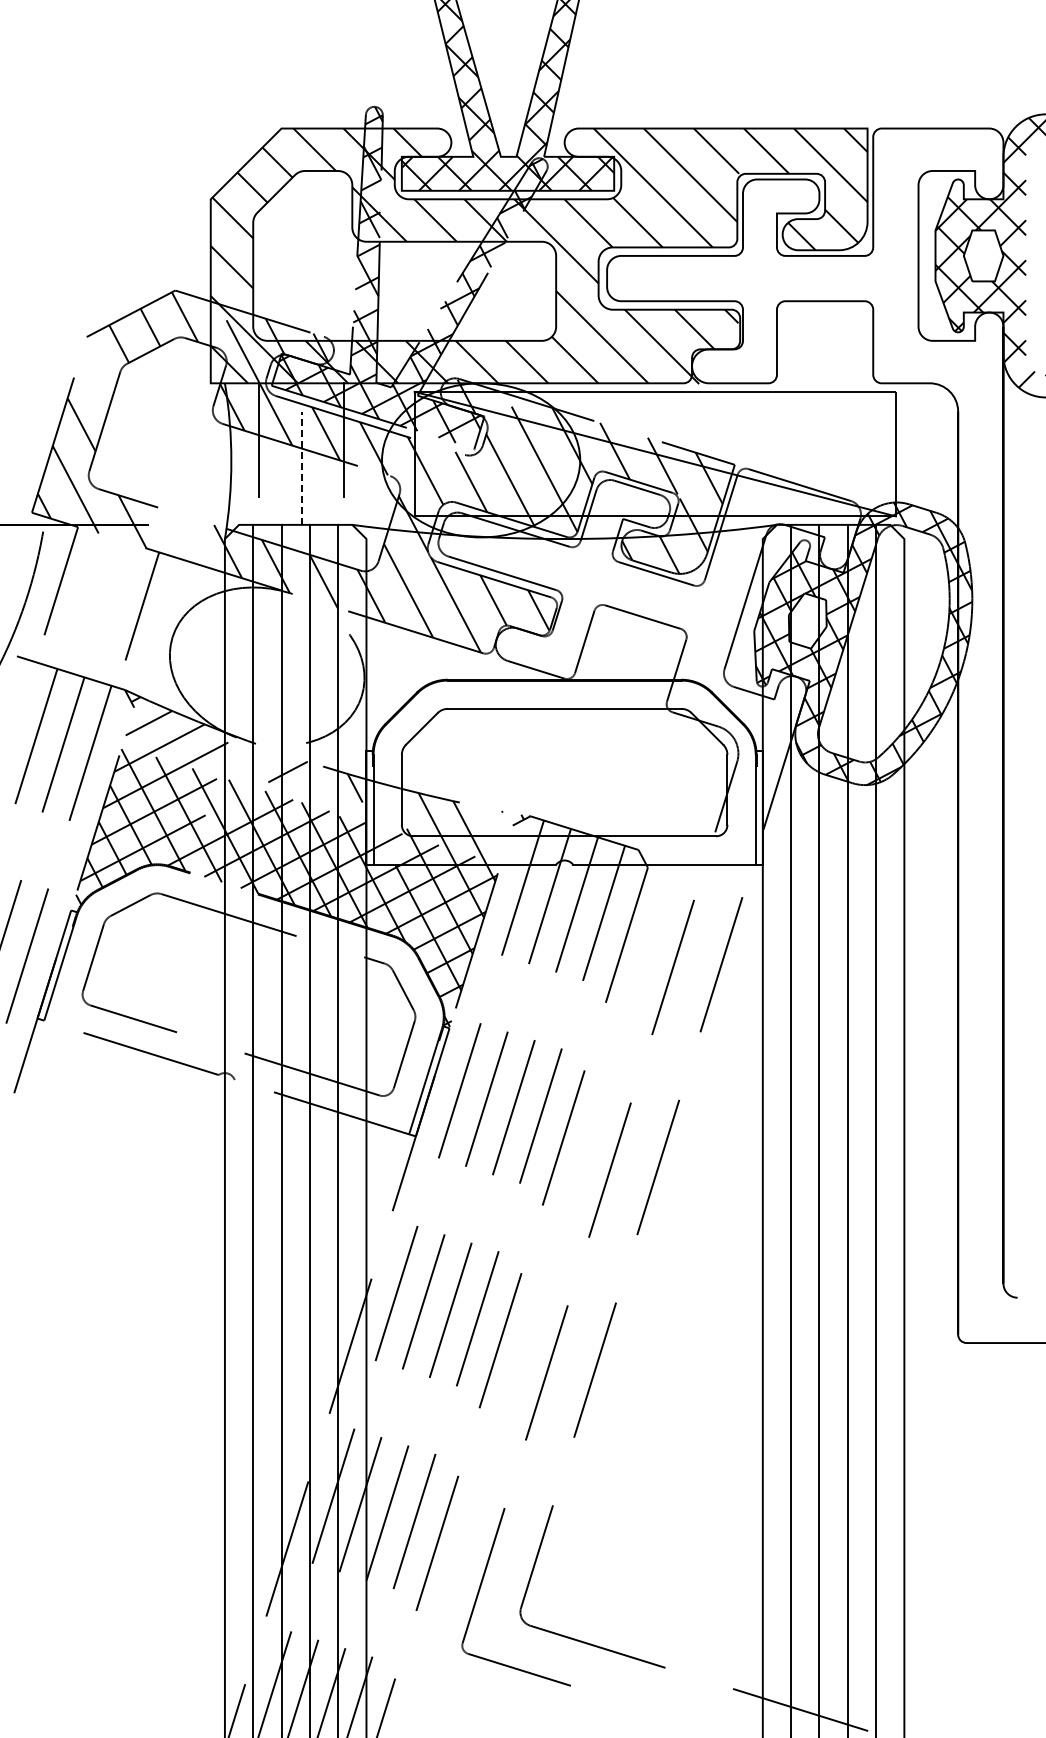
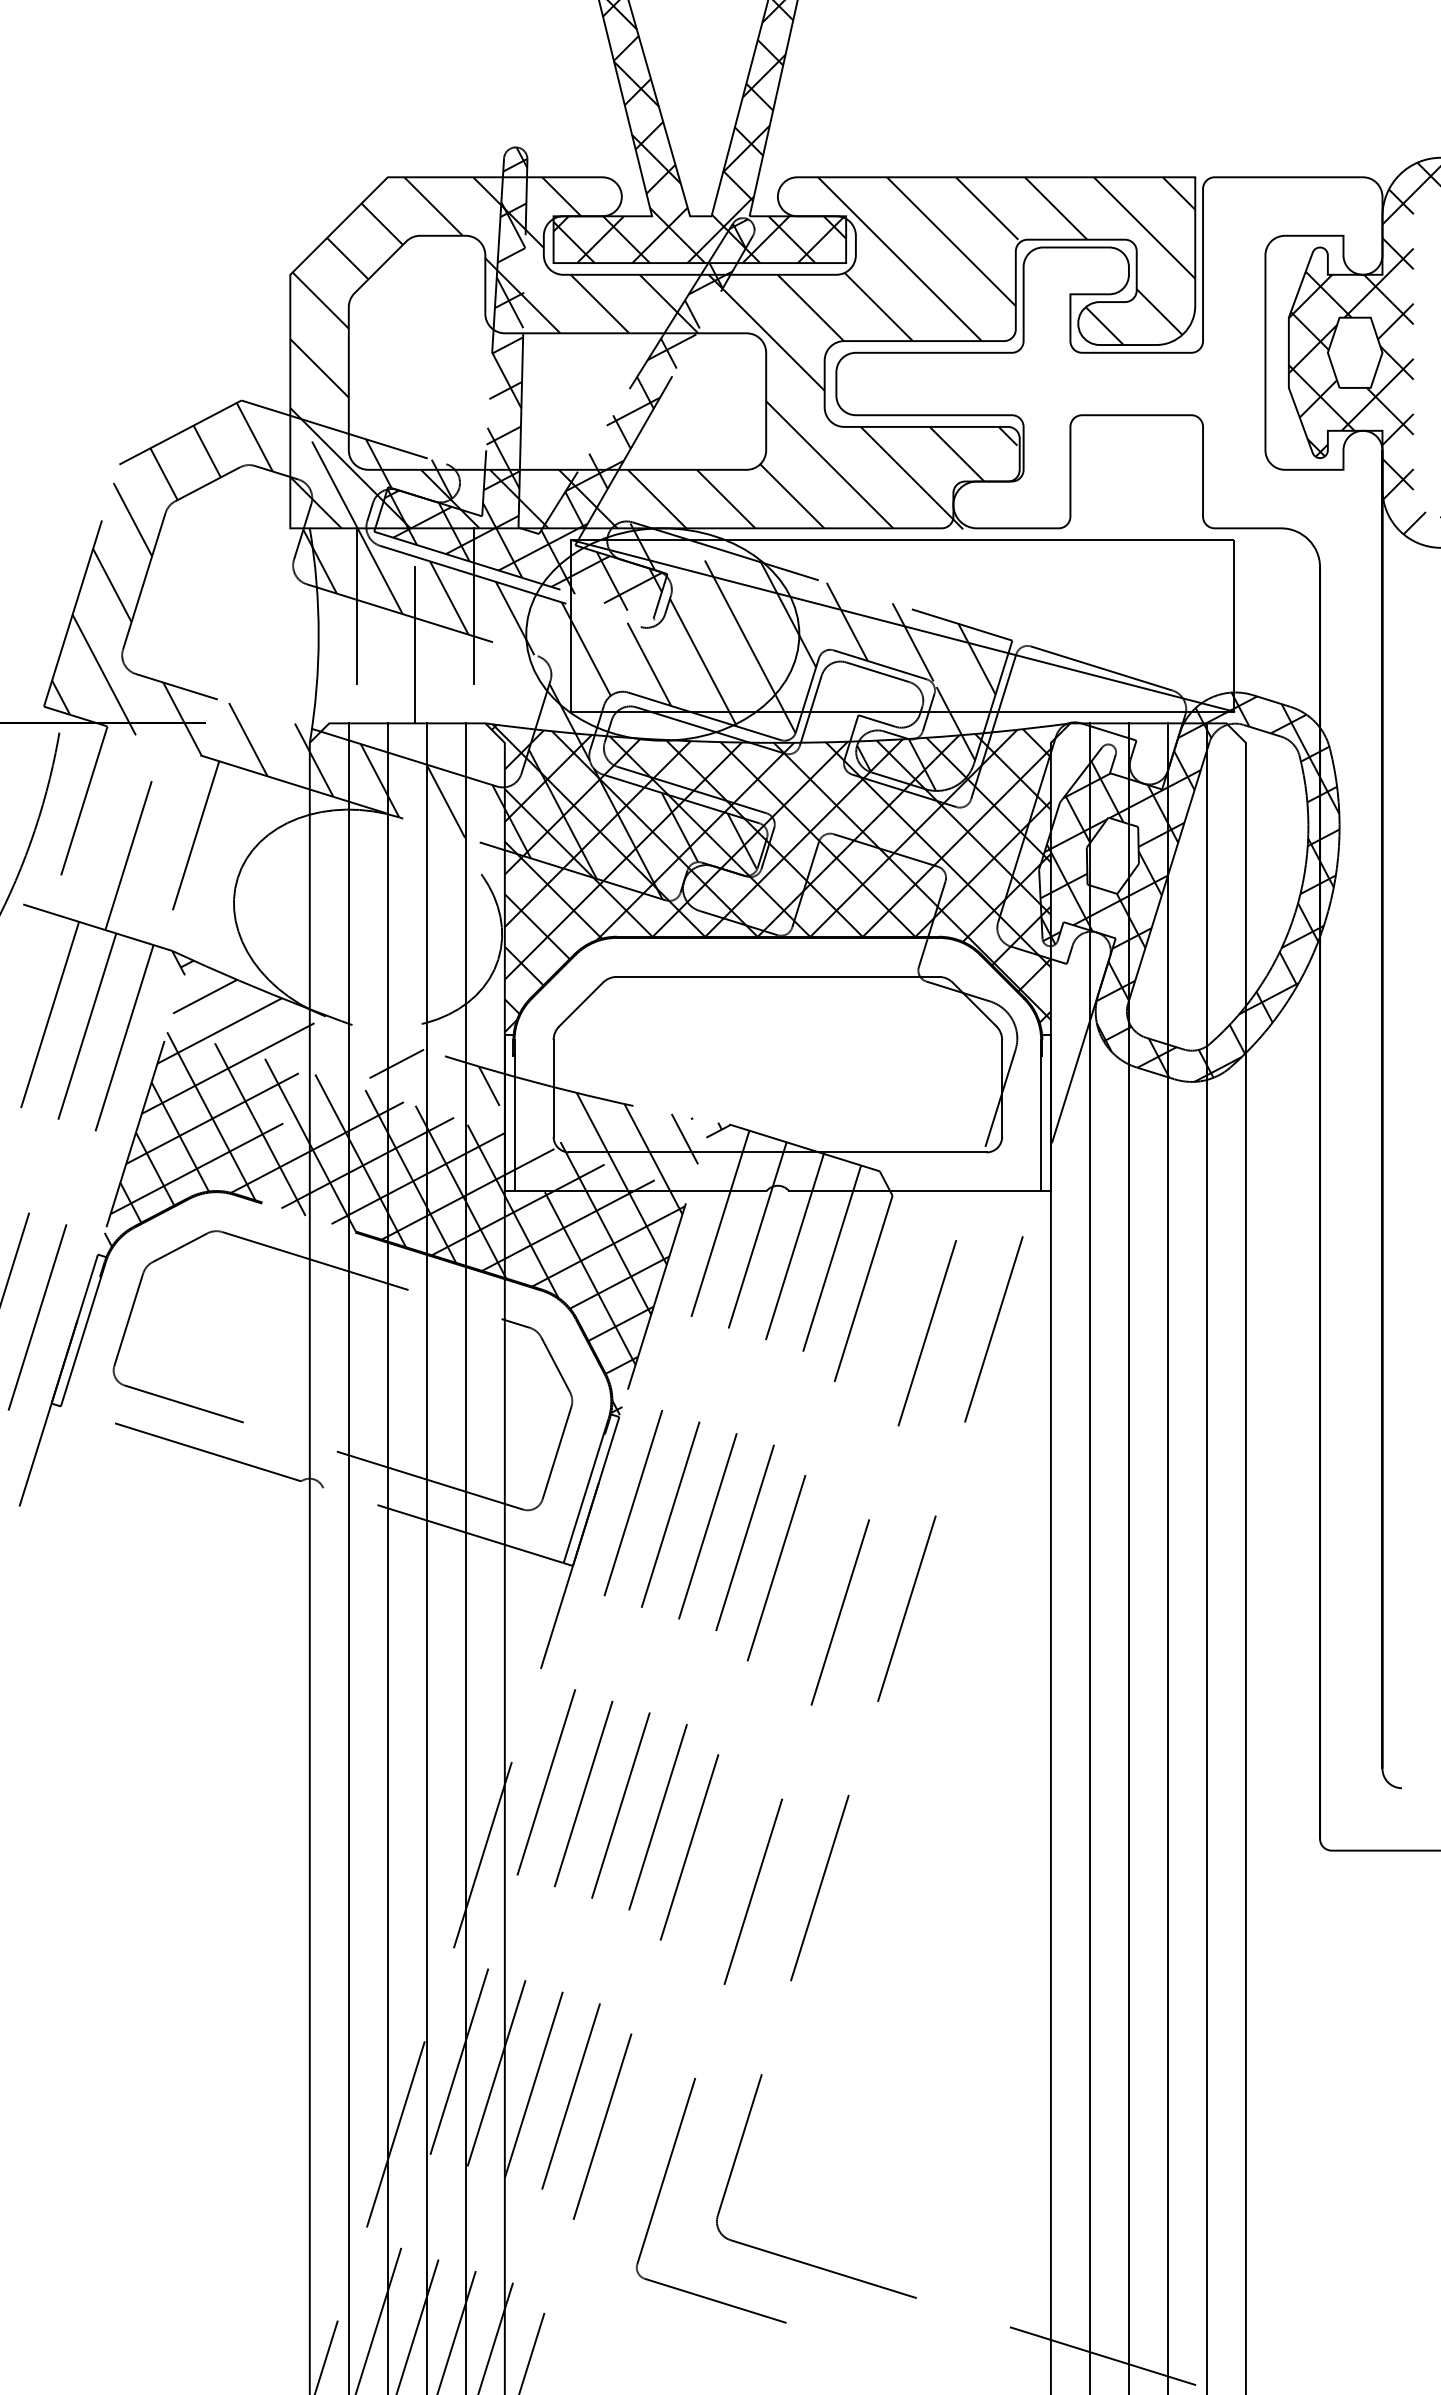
line: (96, 376) -> (132, 518), added
line: (301, 468) -> (415, 645), dashed -> solid
line: (180, 536) -> (248, 739), added
line: (93, 620) -> (128, 855), added
hatch: (566, 636) -> (780, 877), added
line: (496, 826) -> (683, 1138), added

